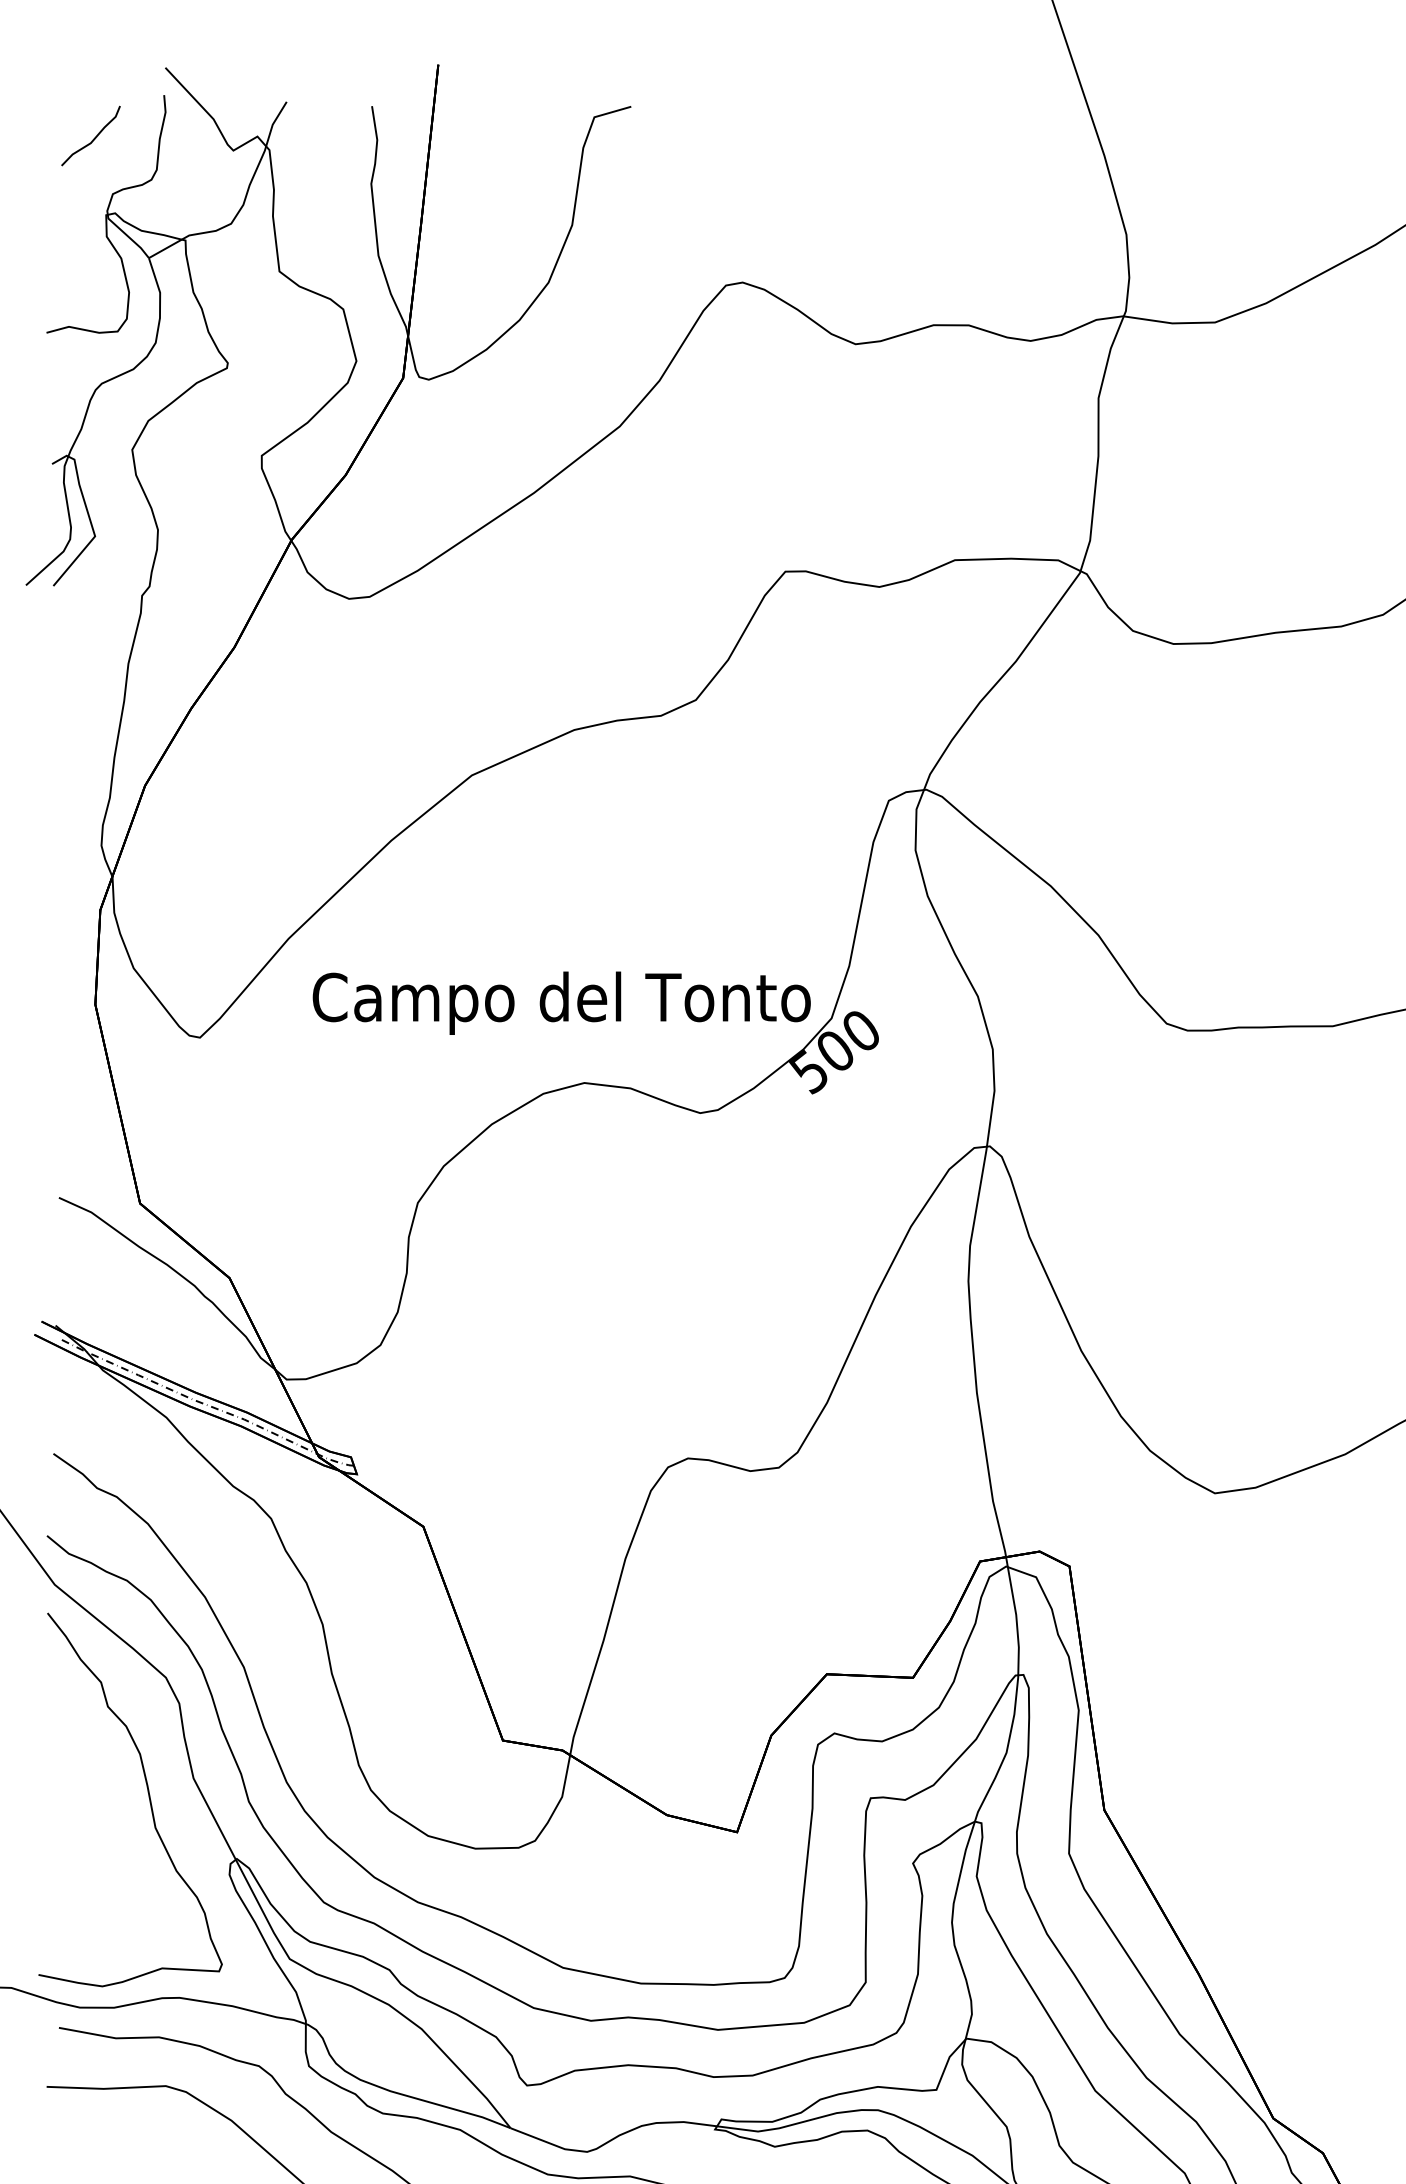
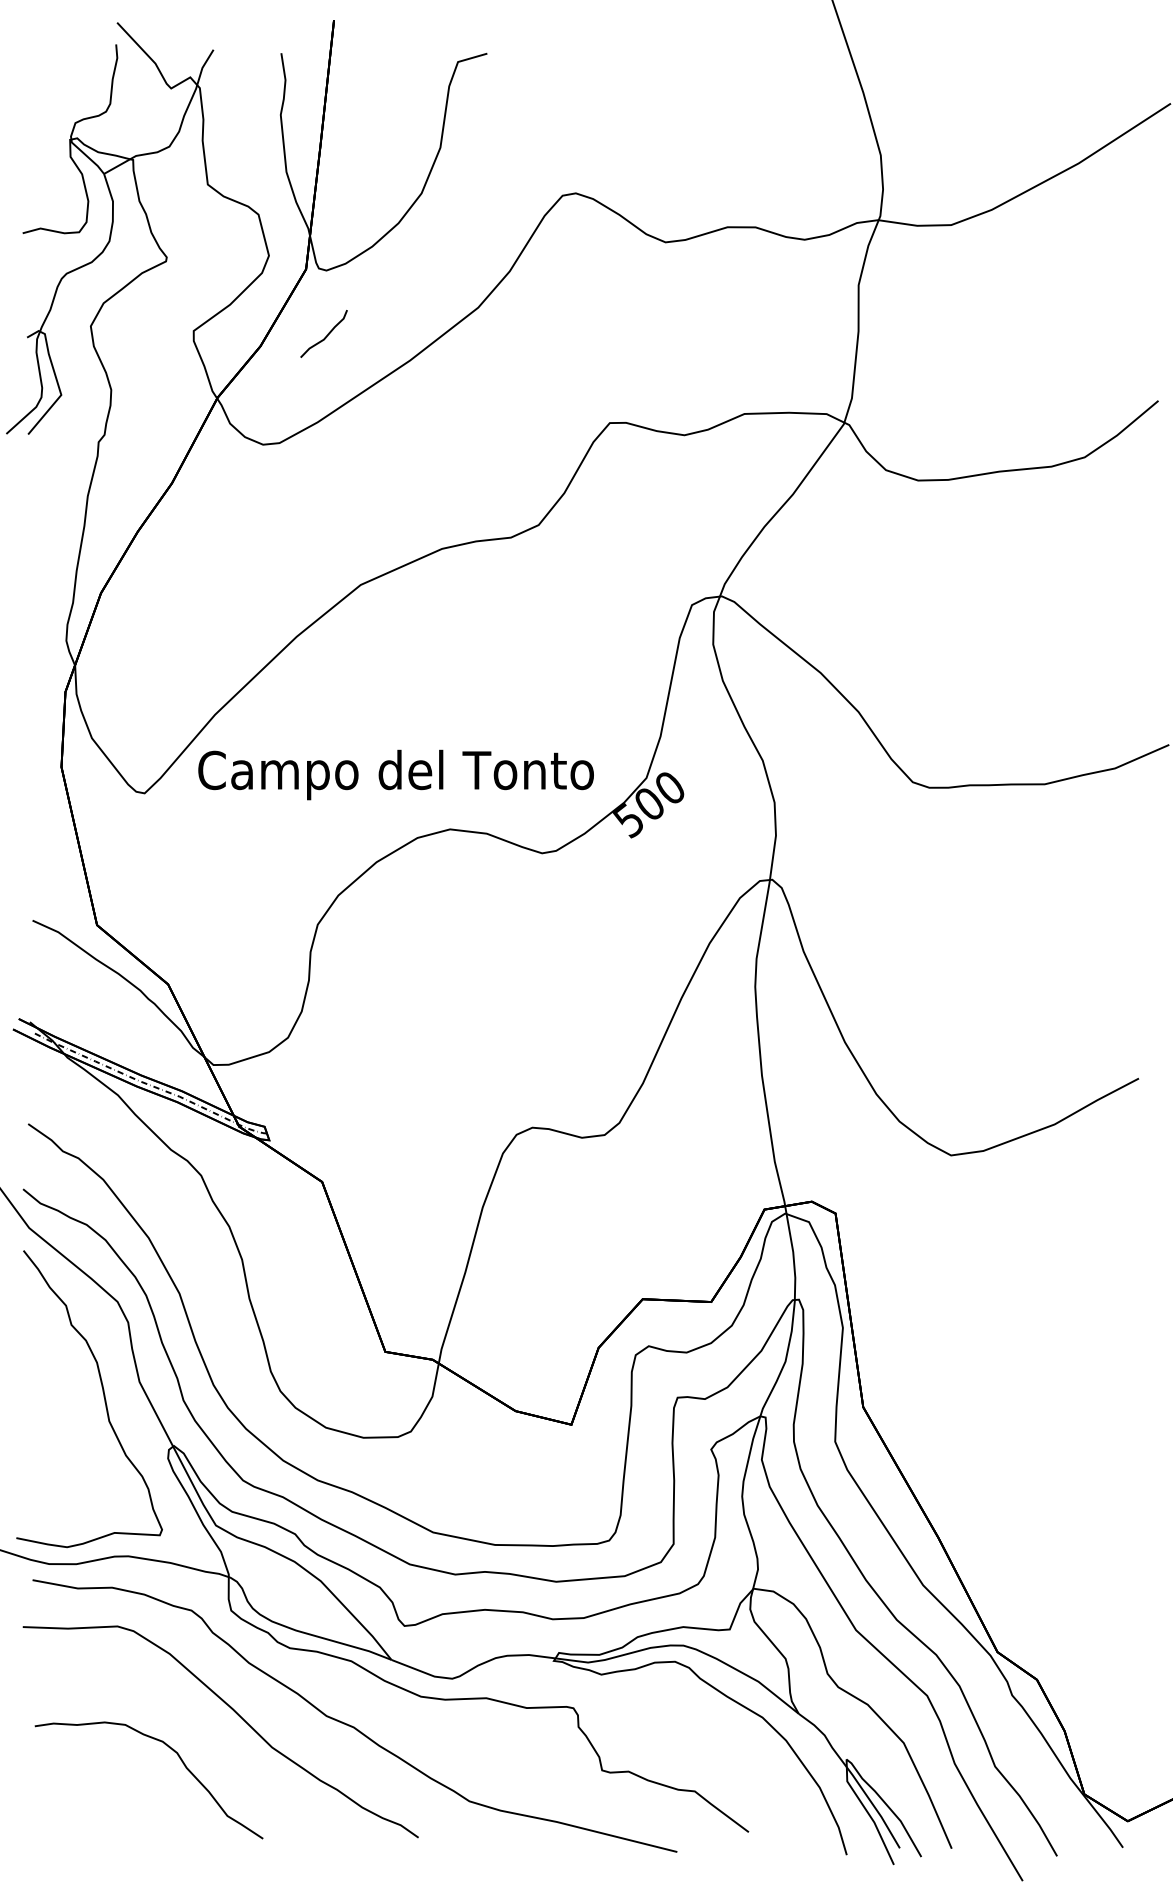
curve: (94, 138) -> (326, 335), moved
text: (560, 1002) -> (395, 774), moved

